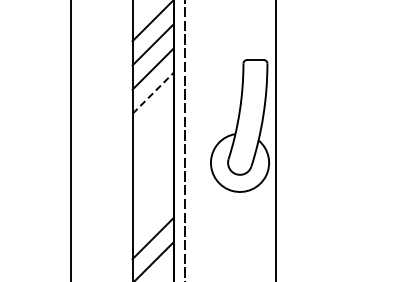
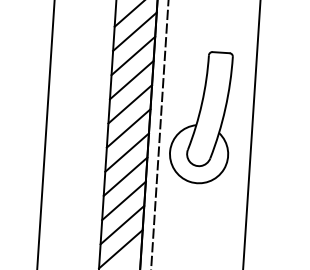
line: (153, 92) -> (132, 79), dashed -> solid
line: (152, 117) -> (129, 104), added
part: (239, 125) -> (200, 116), moved
line: (152, 141) -> (128, 128), added
line: (152, 165) -> (126, 152), added
line: (152, 189) -> (124, 176), added
line: (152, 213) -> (123, 200), added

